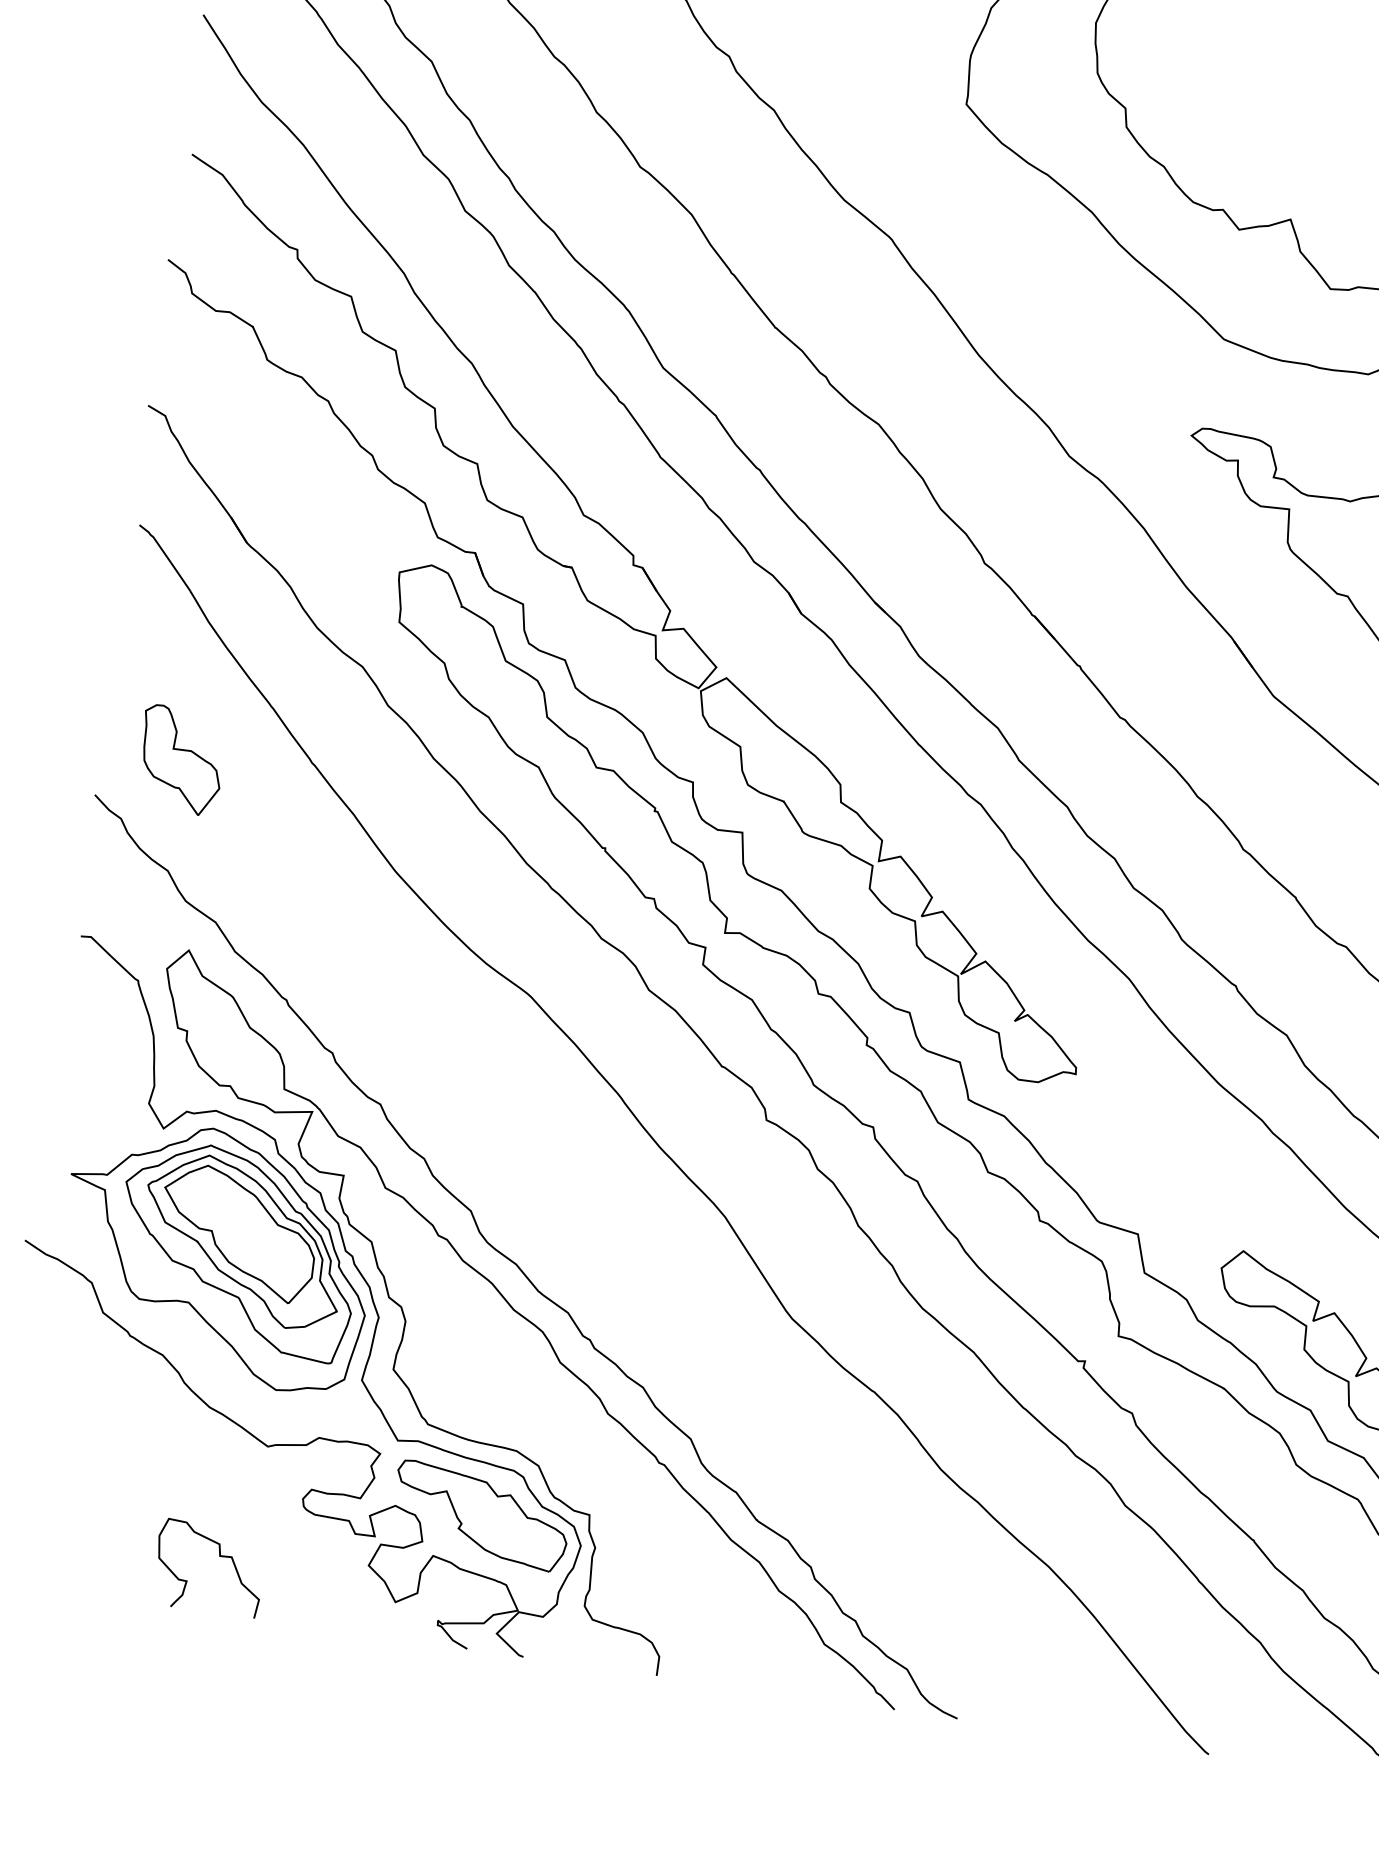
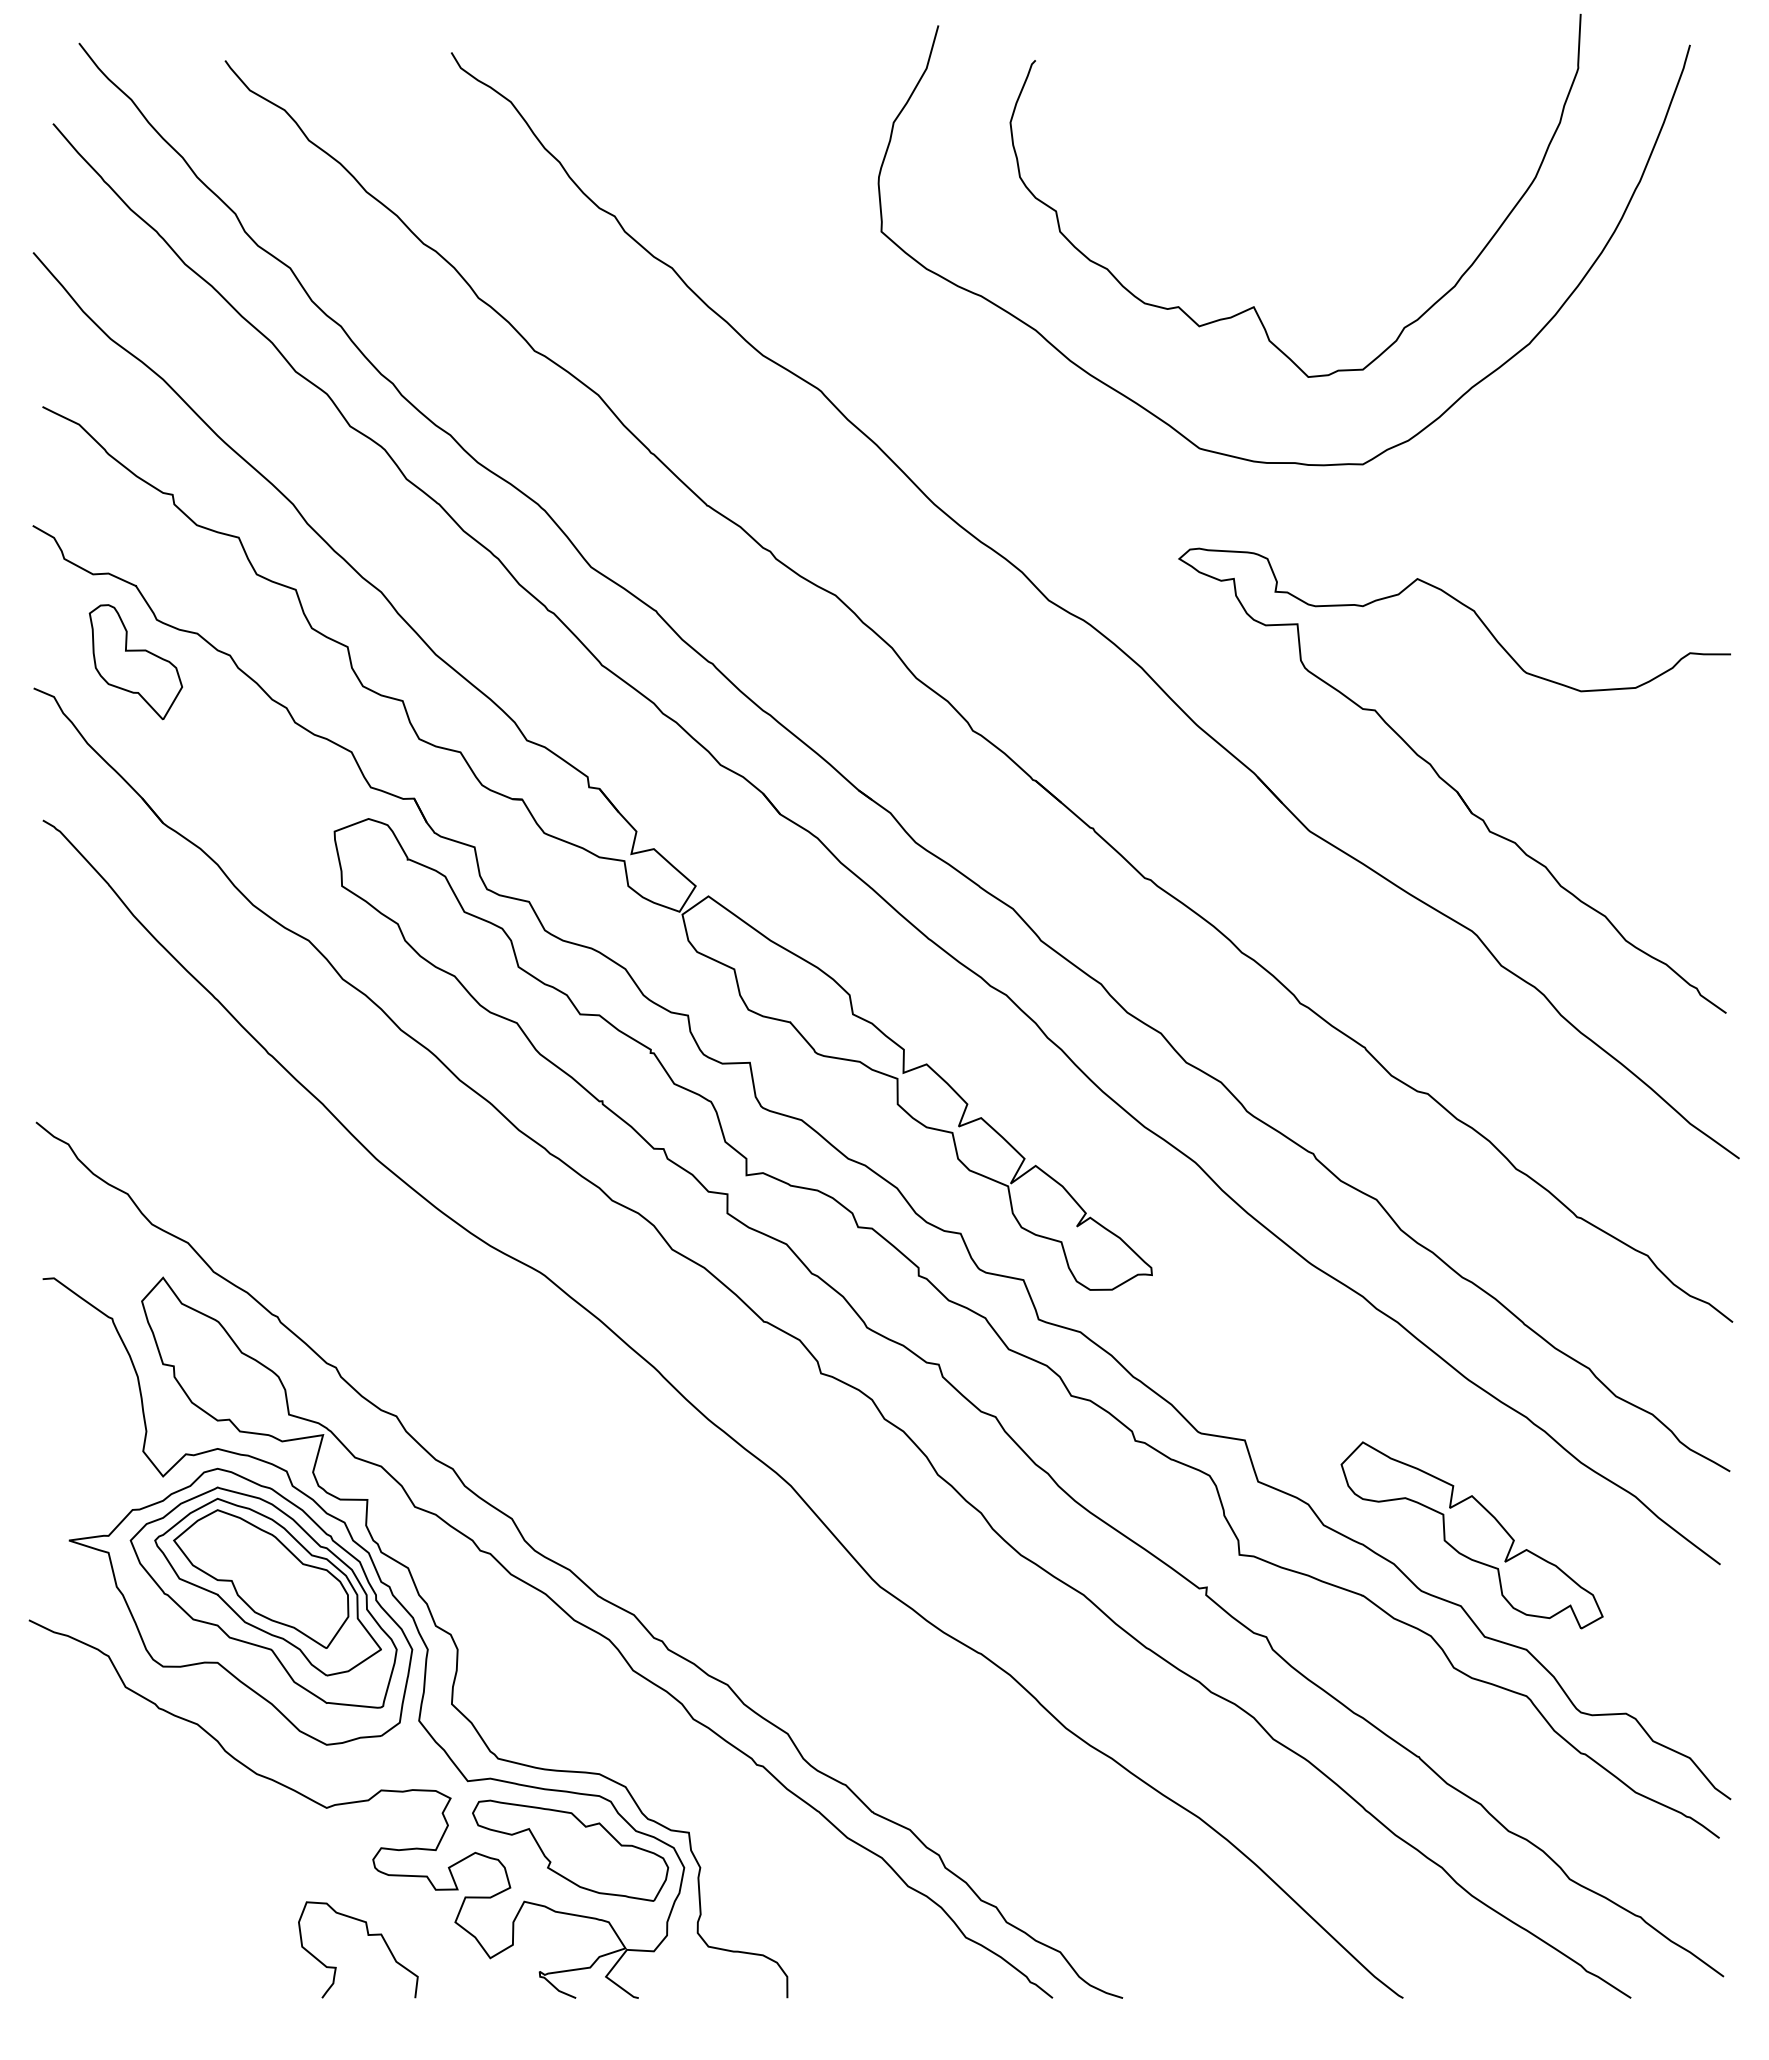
part: (180, 760) -> (135, 662), moved
curve: (219, 1556) -> (367, 1935), moved

